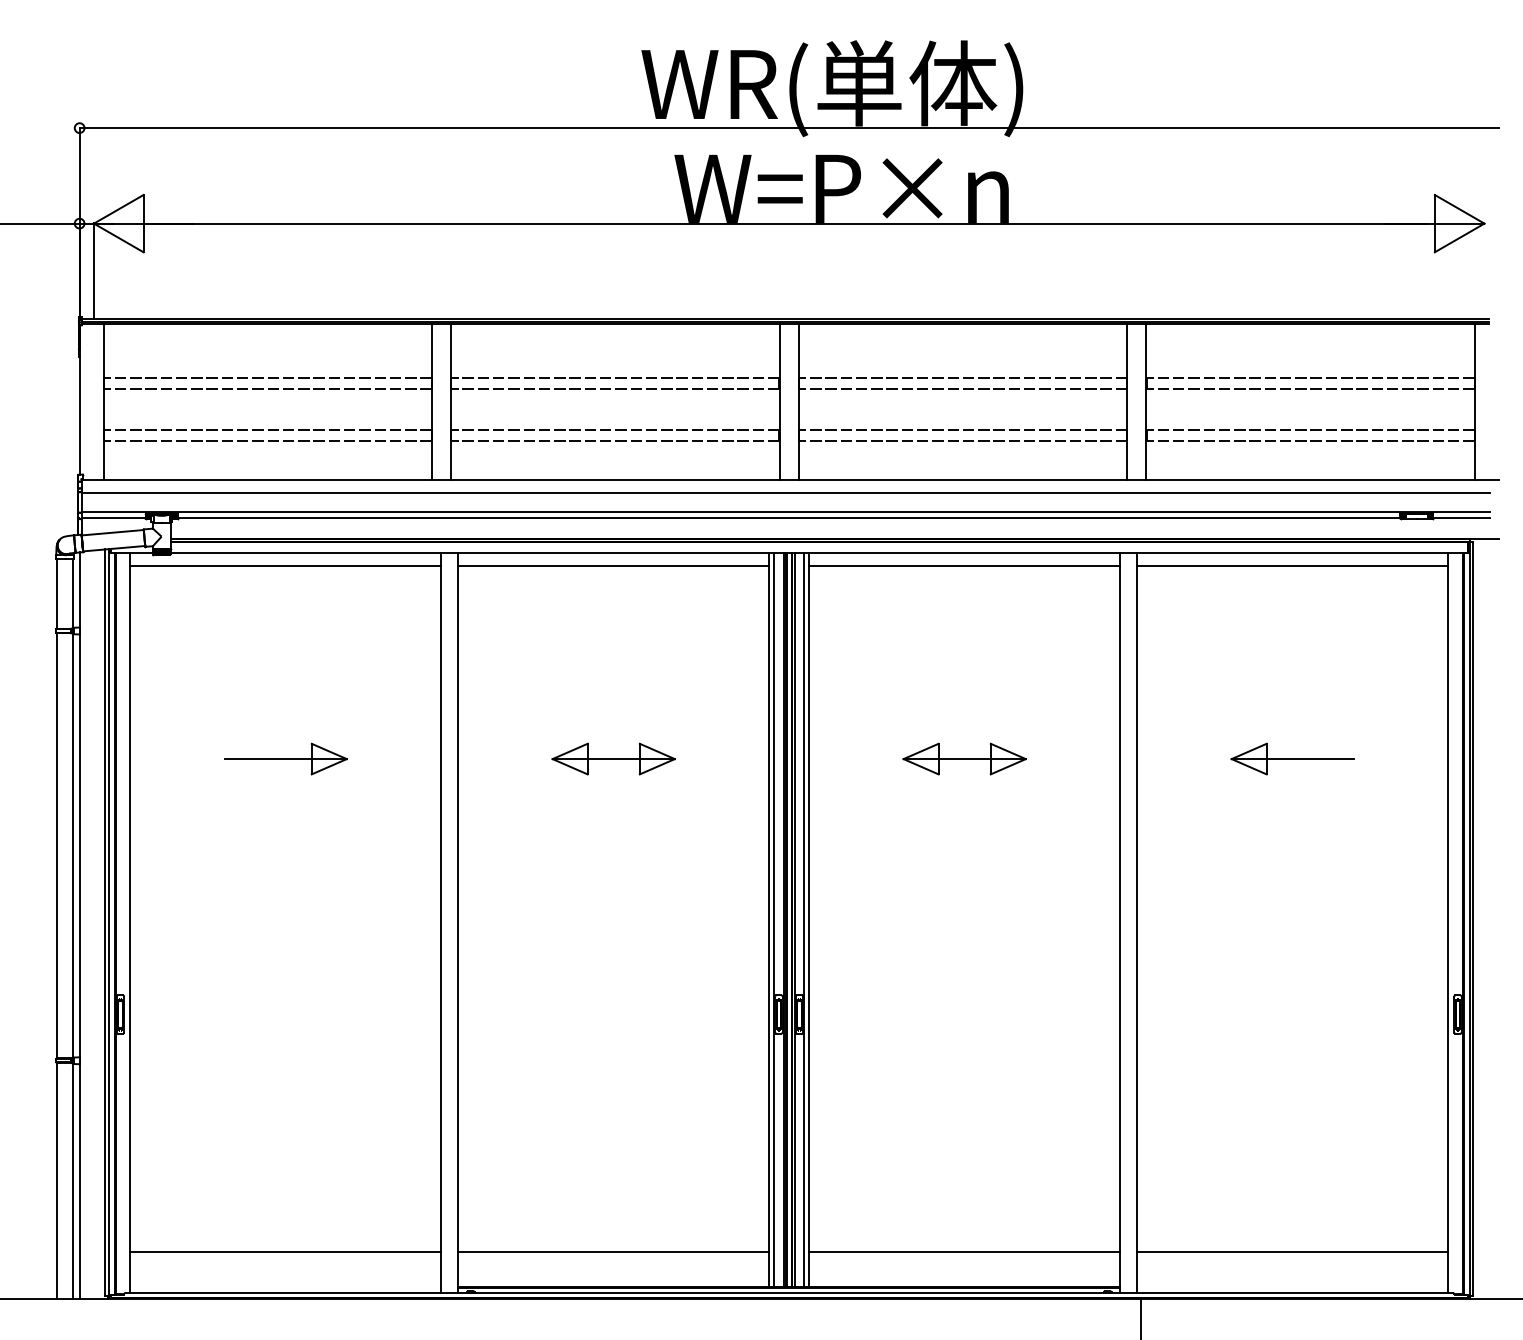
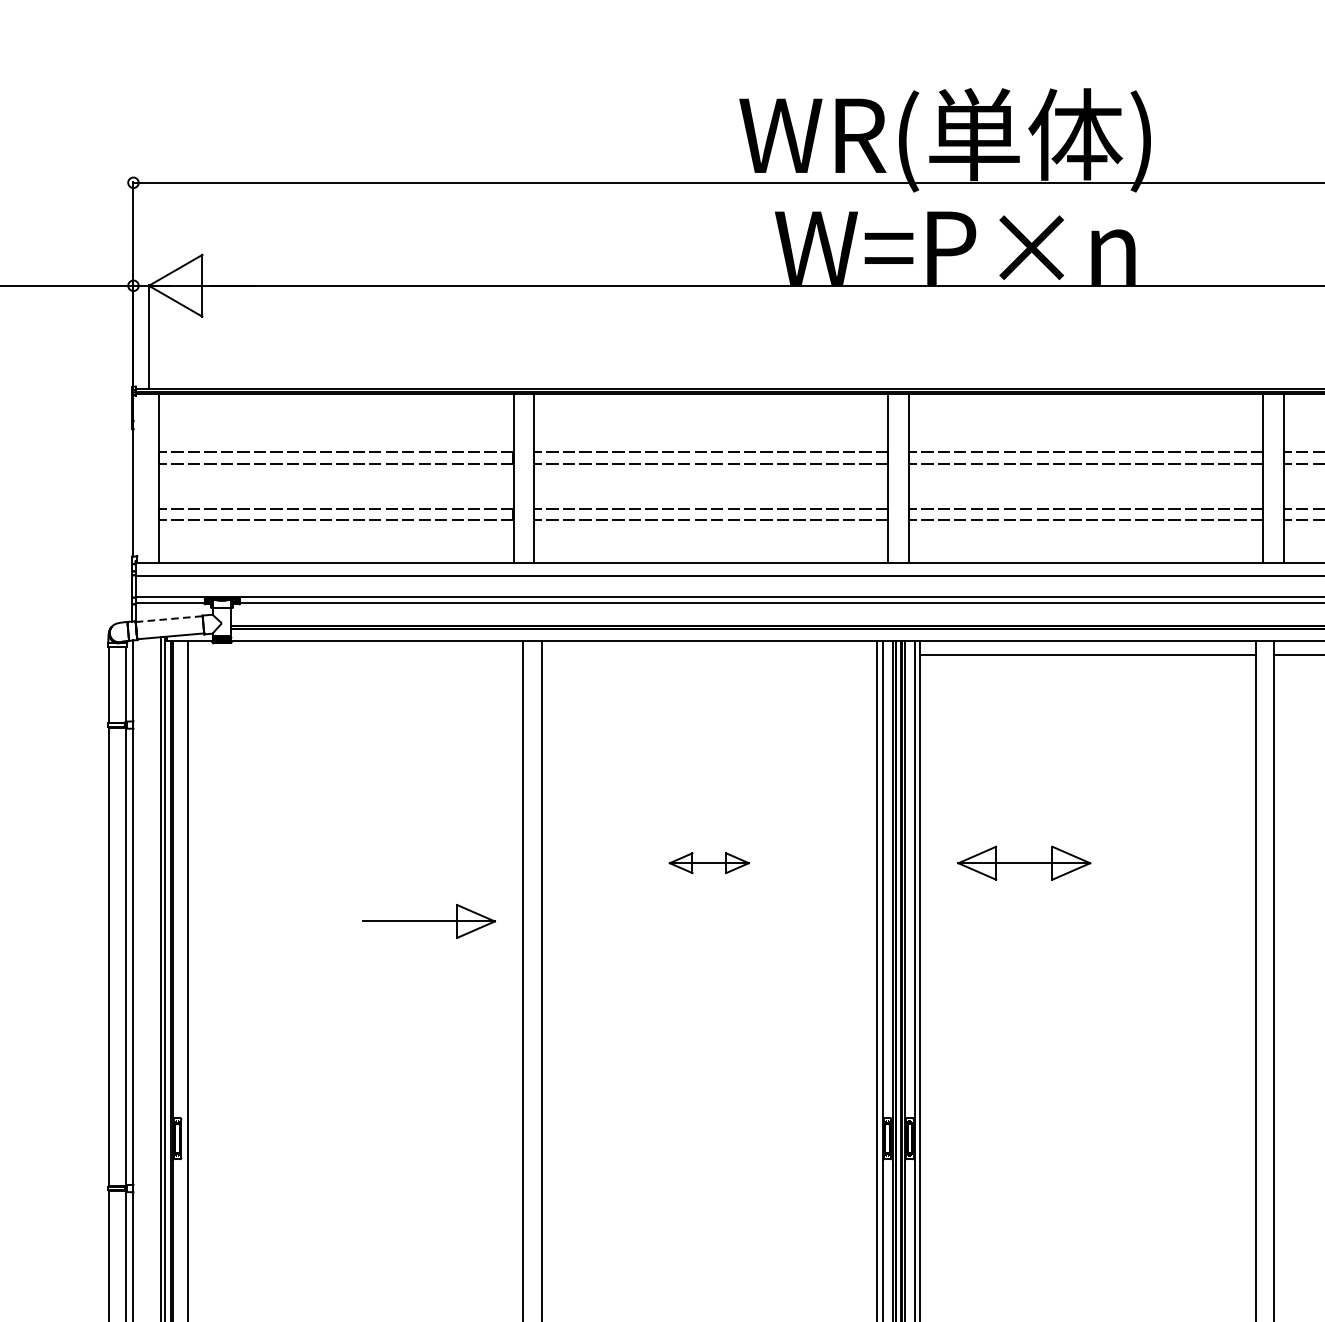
line: (113, 532) -> (169, 618), solid -> dashed
line: (285, 565) -> (355, 654), removed
line: (613, 565) -> (709, 654), removed
part: (285, 758) -> (428, 920), moved
part: (613, 758) -> (709, 862), size x0.6
part: (964, 758) -> (1024, 862), moved

